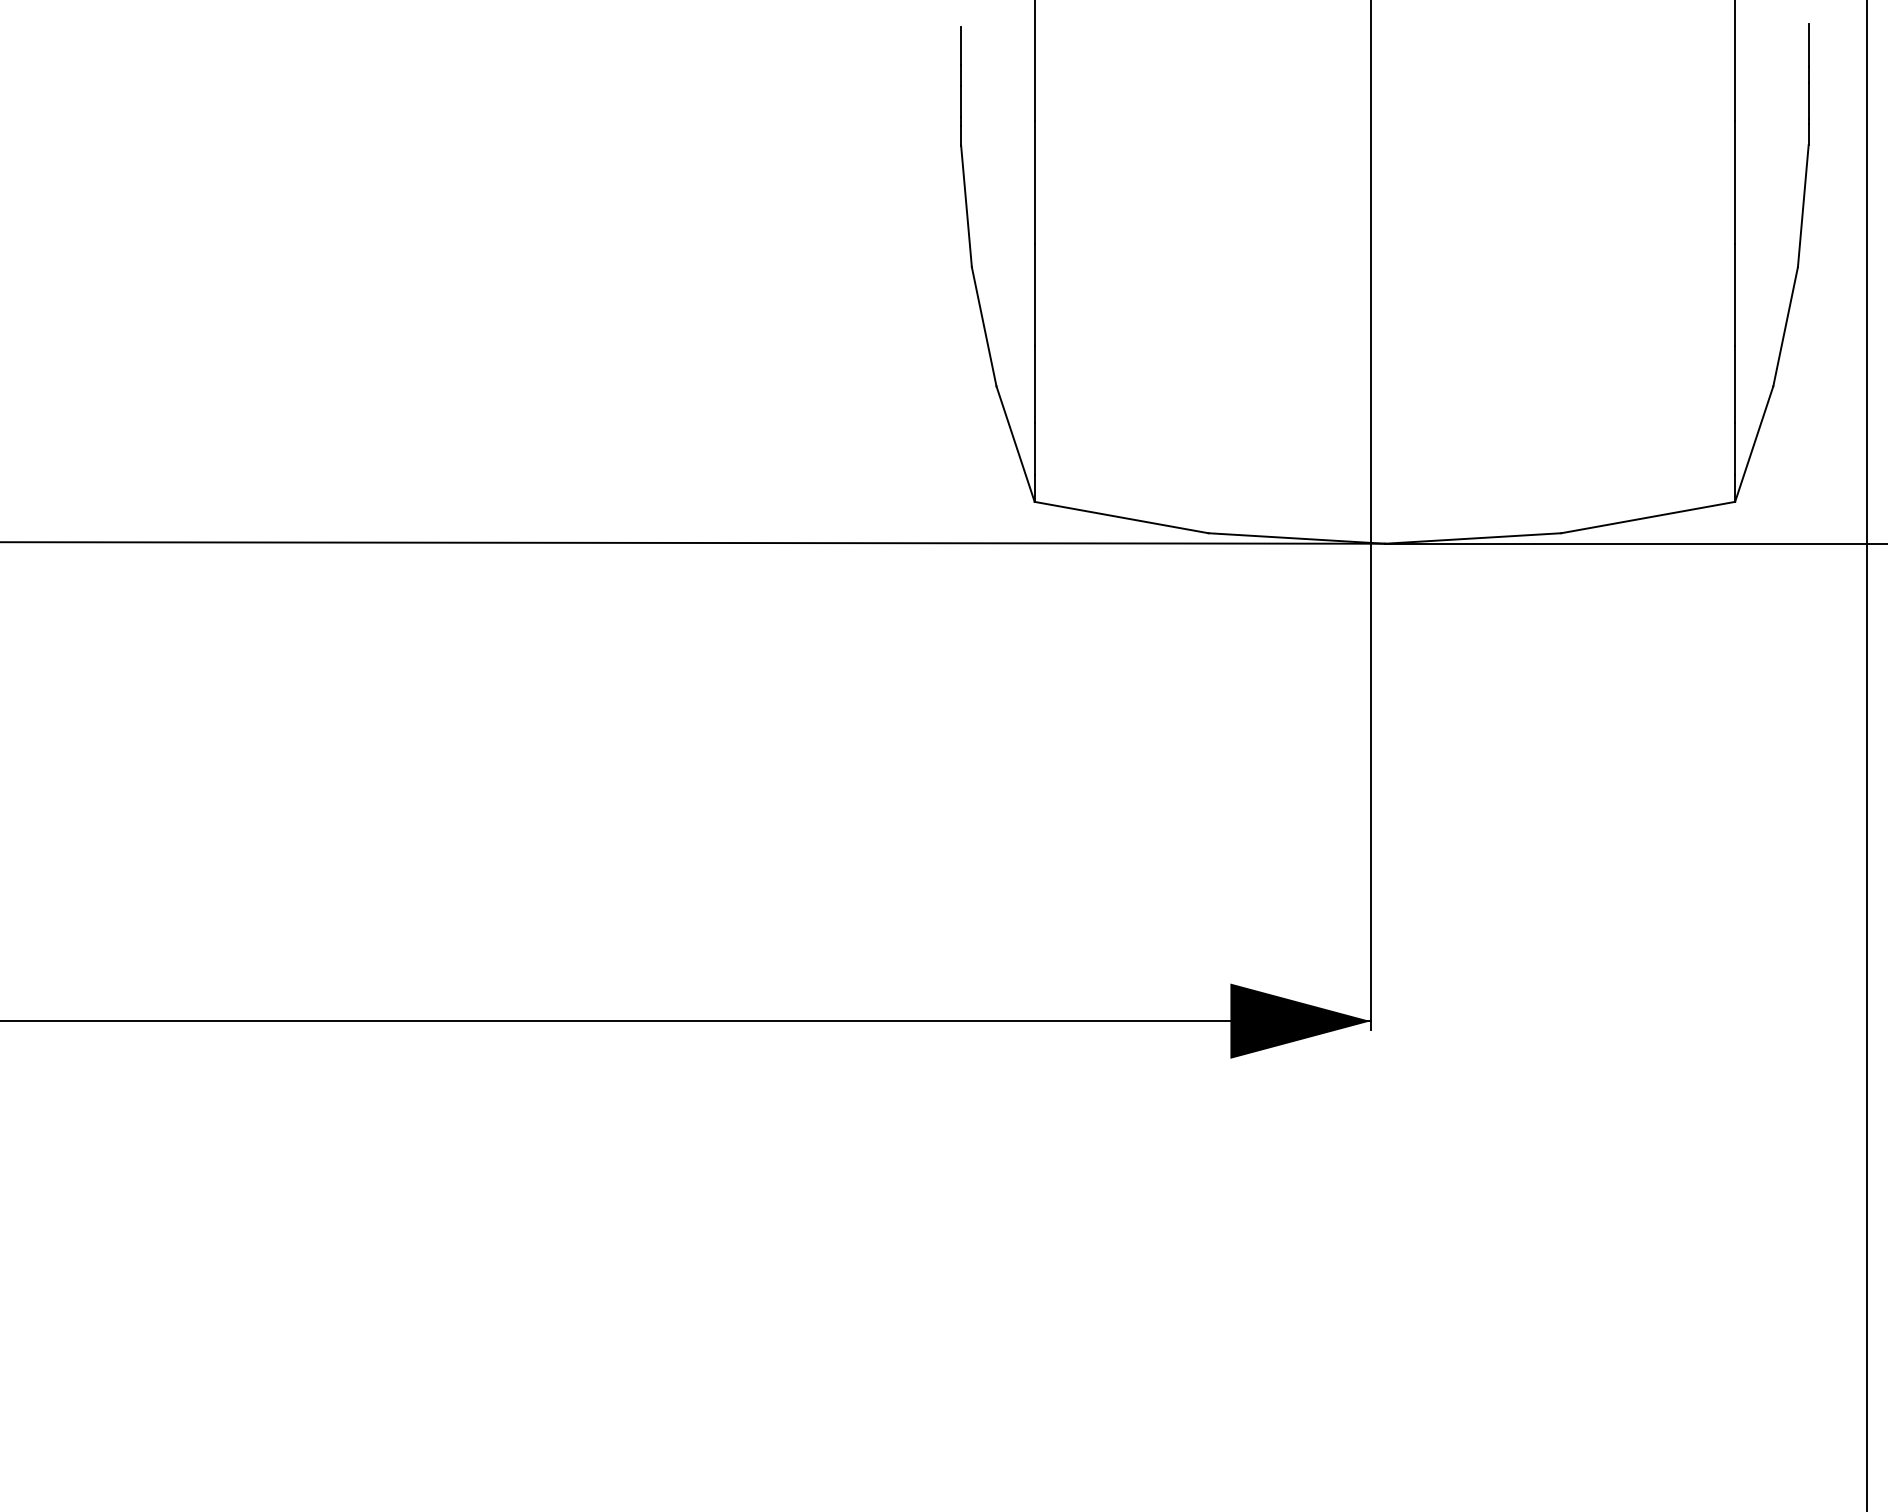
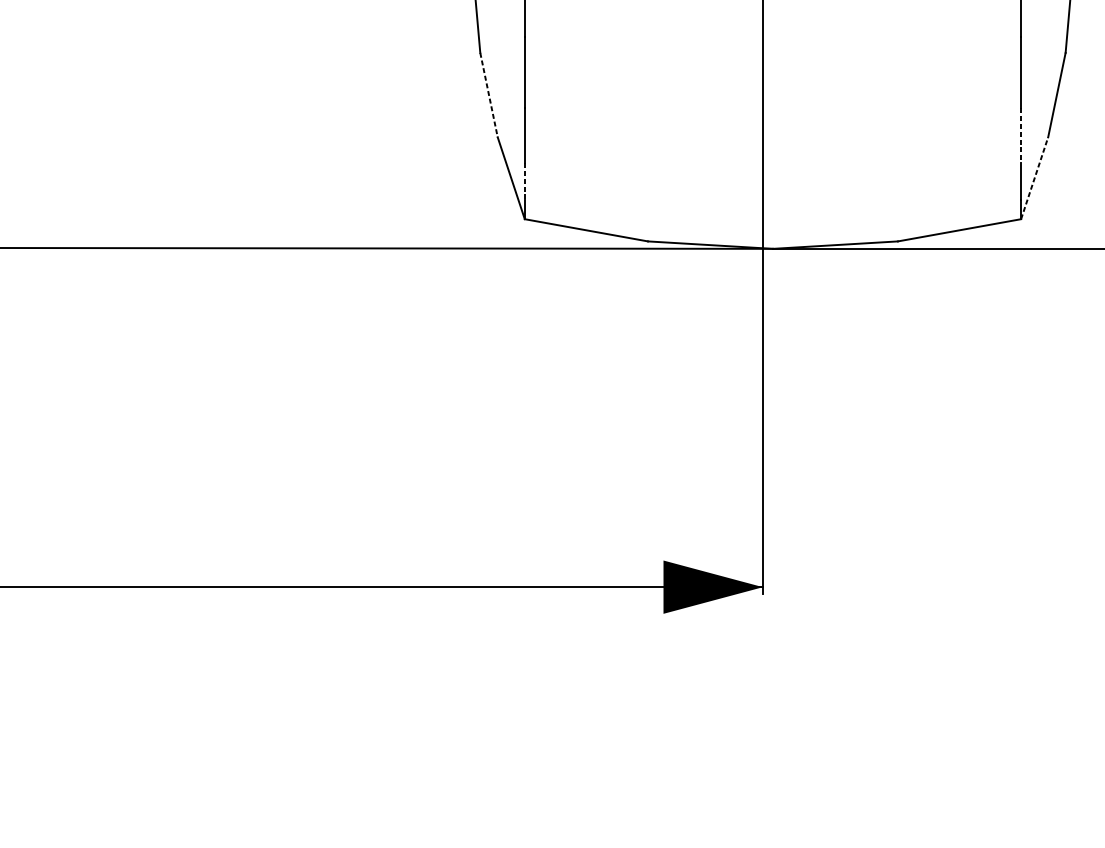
line: (984, 326) -> (489, 94), solid -> dashed
line: (1735, 384) -> (1021, 136), solid -> dashed
line: (1754, 444) -> (1034, 178), solid -> dashed
line: (1034, 449) -> (524, 182), solid -> dashed

